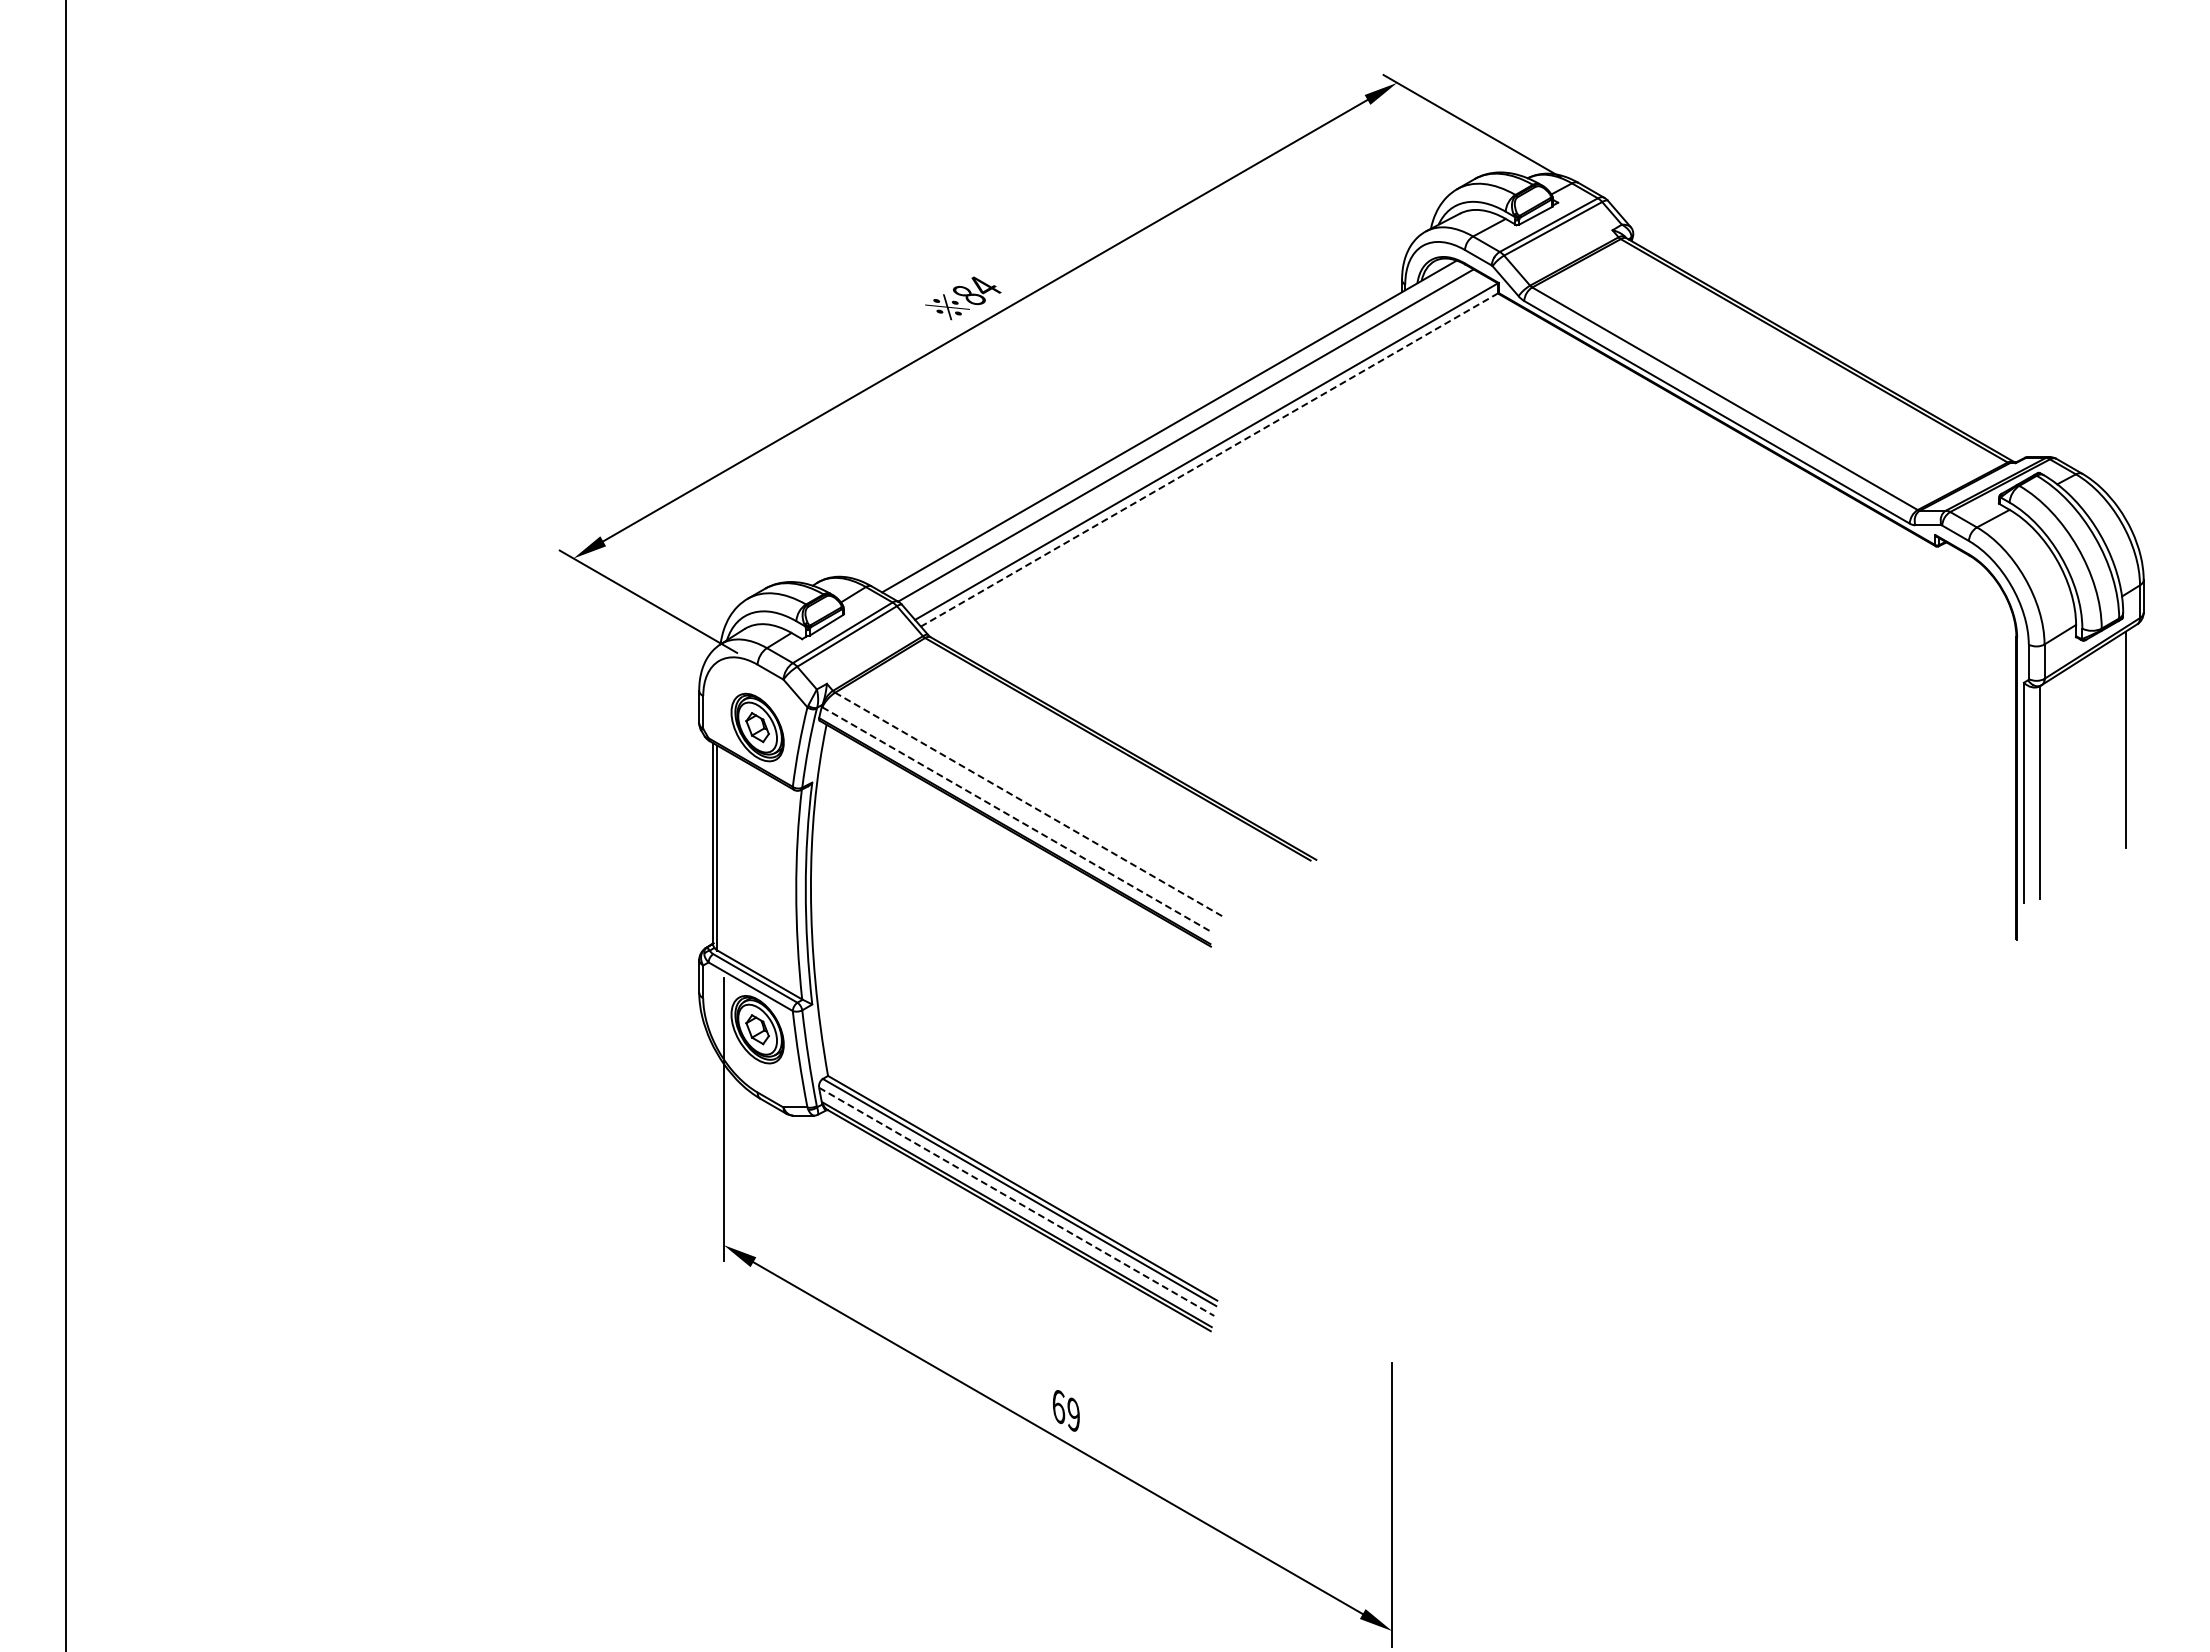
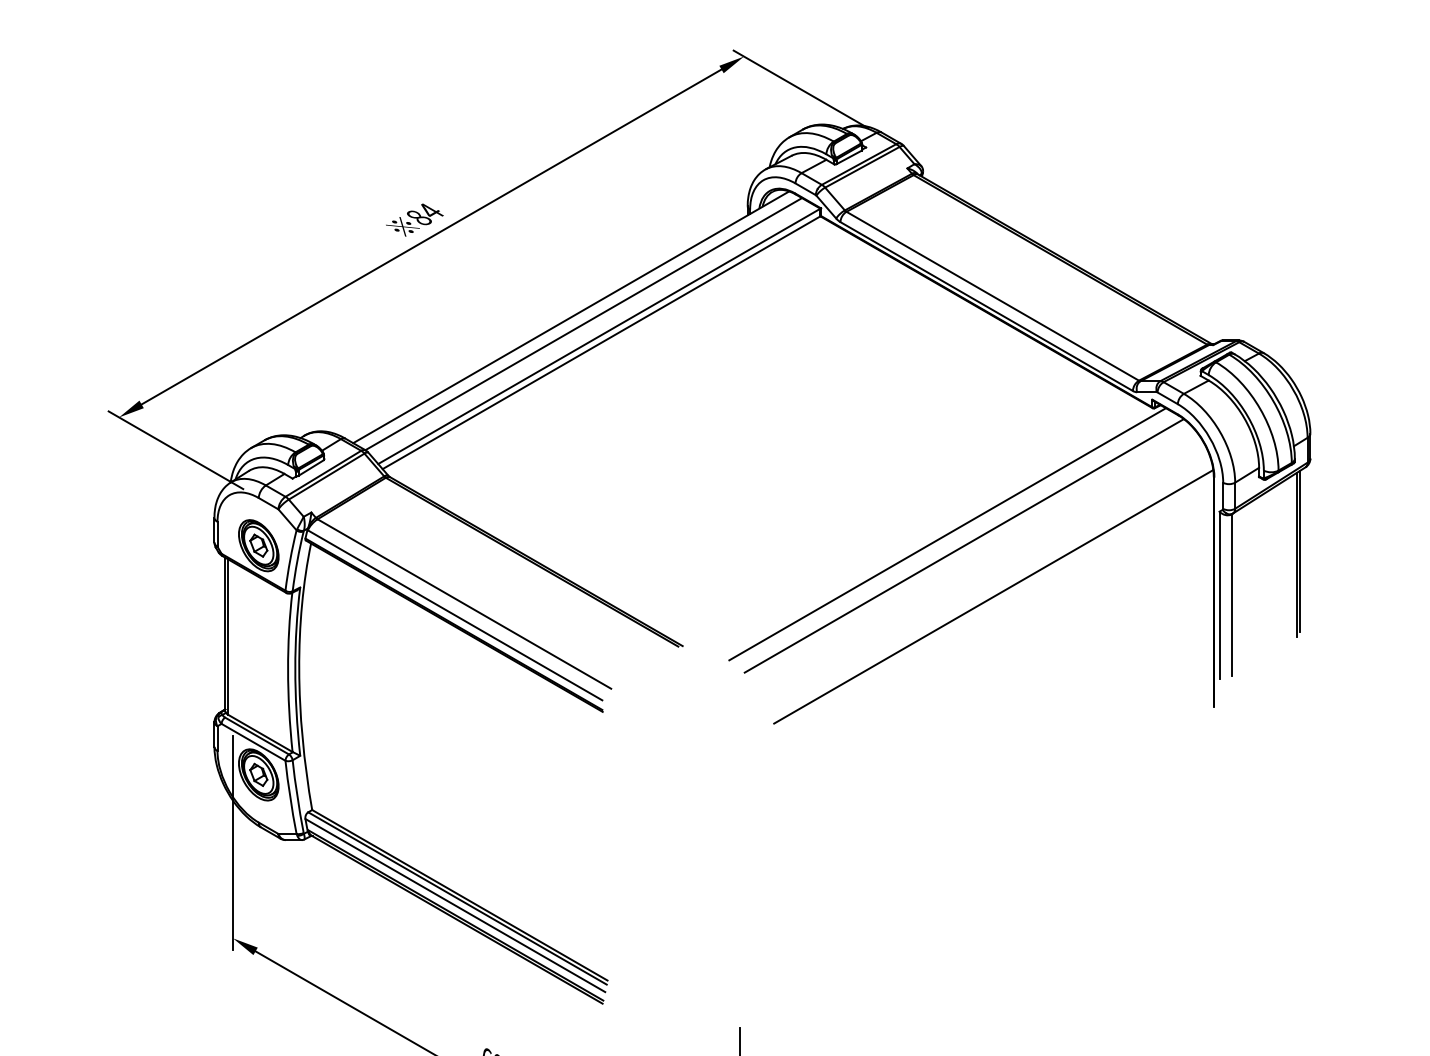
line: (1209, 460) -> (601, 343), dashed -> solid
line: (1665, 712) -> (947, 534), added
line: (1687, 727) -> (964, 545), added
line: (2129, 734) -> (1299, 550), added
line: (1725, 794) -> (993, 596), added
line: (1028, 804) -> (464, 604), dashed -> solid
line: (1016, 819) -> (455, 615), dashed -> solid
line: (1017, 1202) -> (455, 906), dashed -> solid

